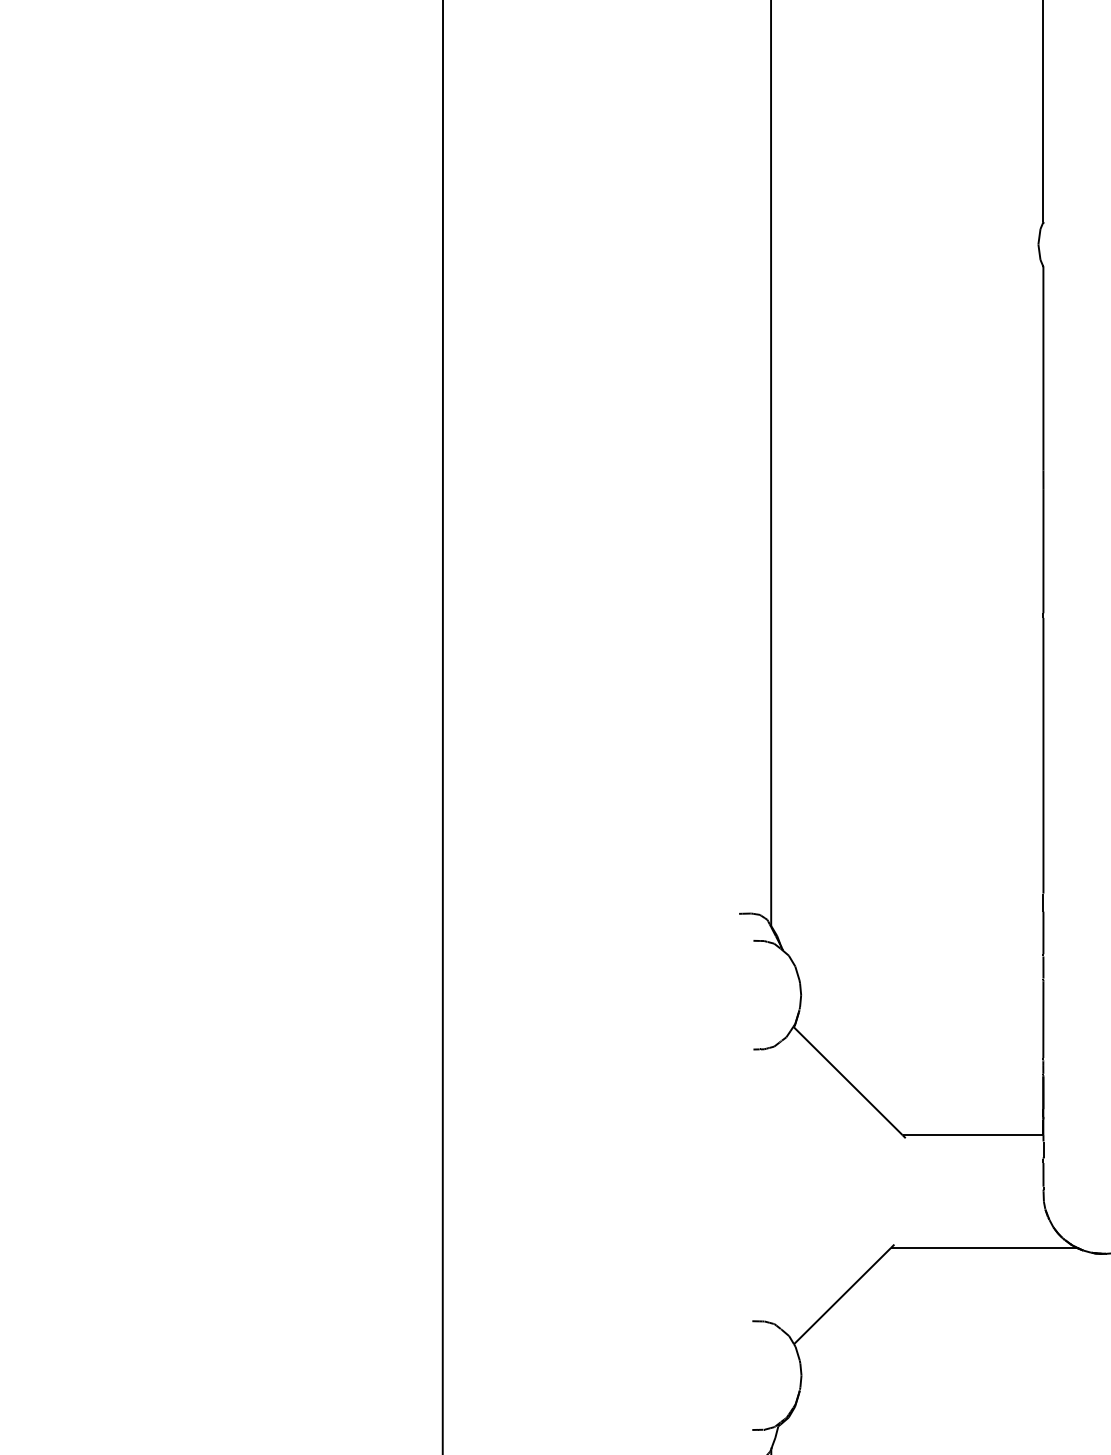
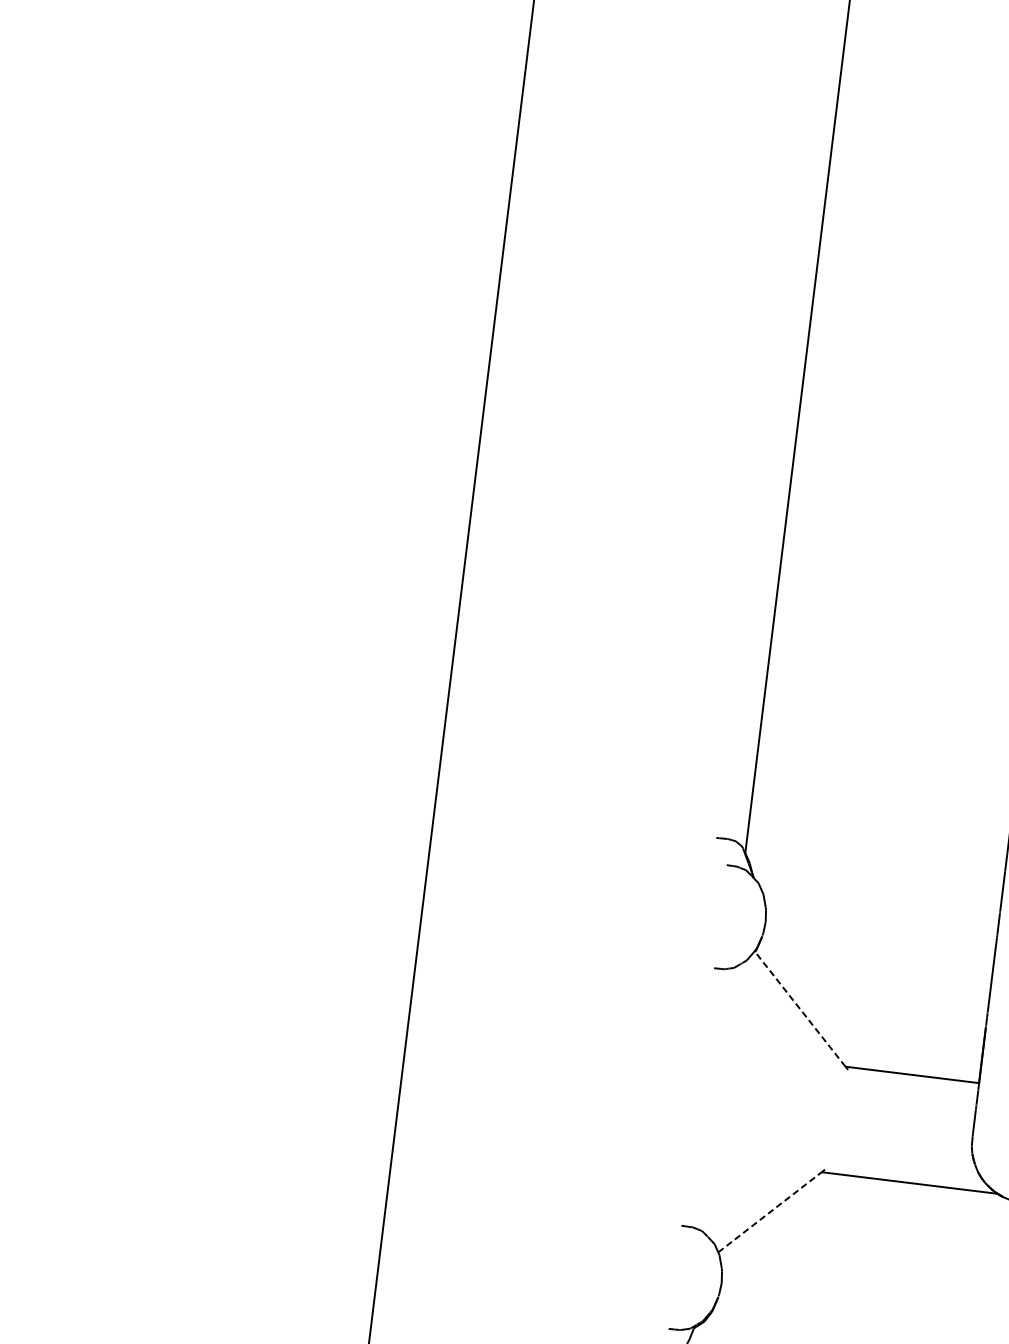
line: (847, 1080) -> (799, 1008), solid -> dashed
line: (843, 1295) -> (770, 1211), solid -> dashed

